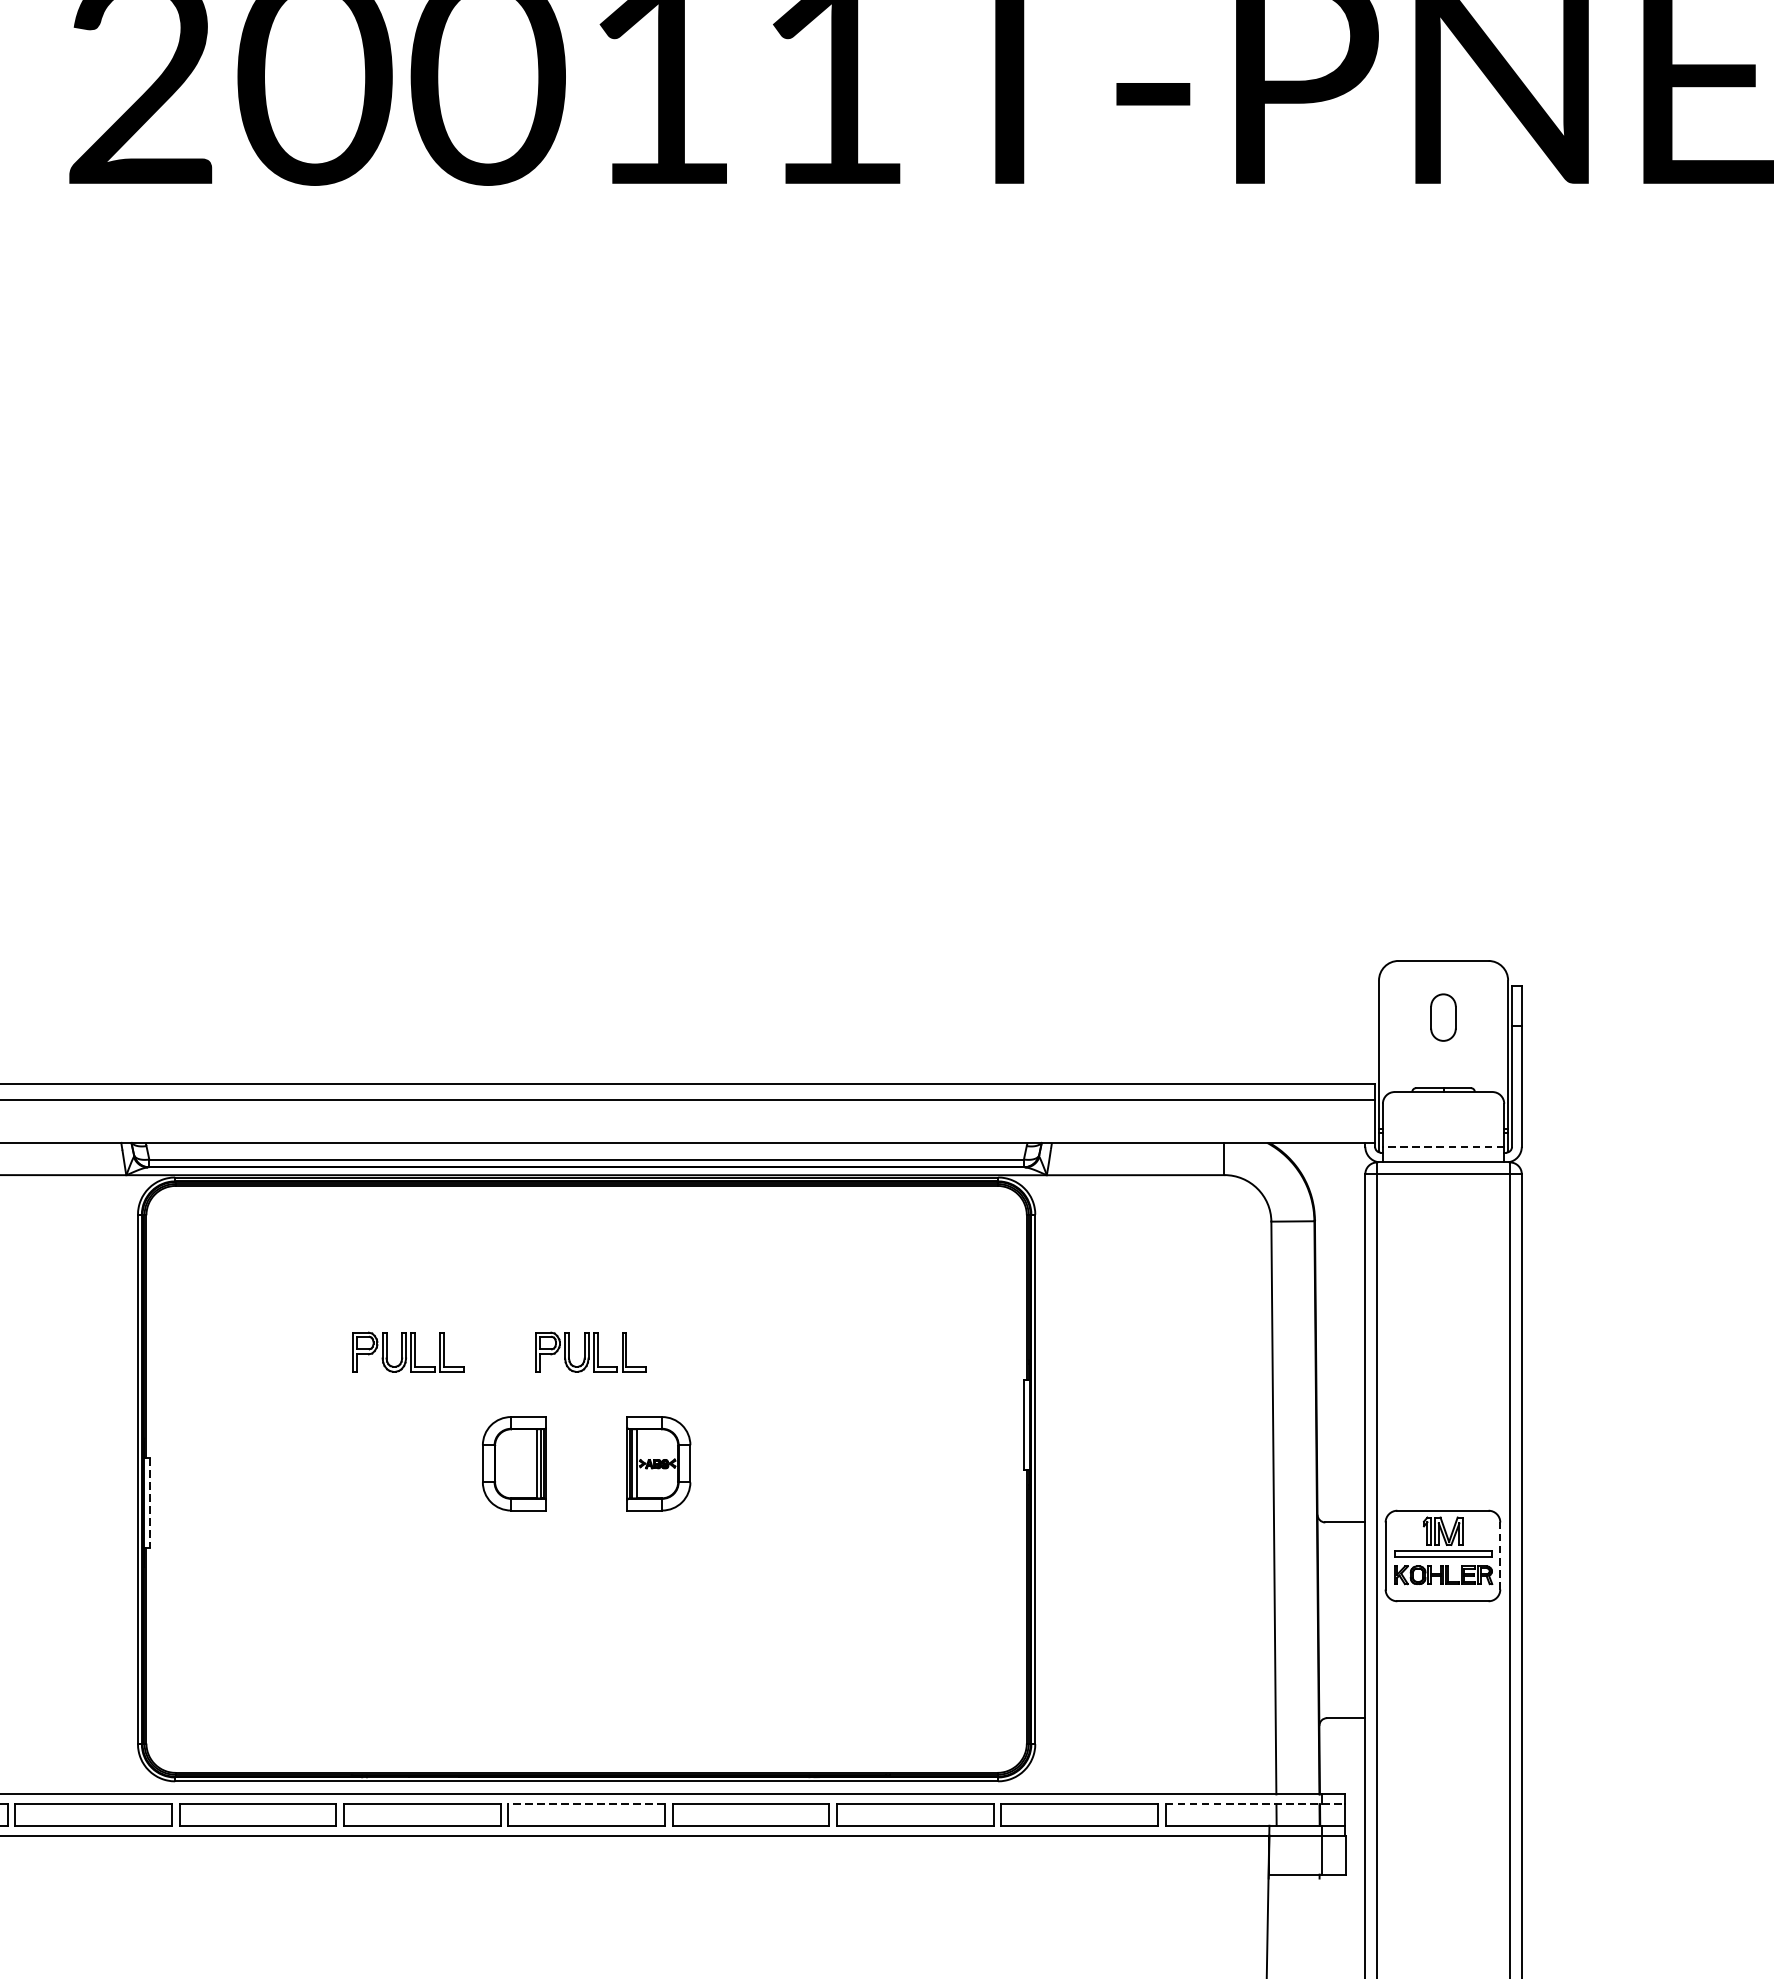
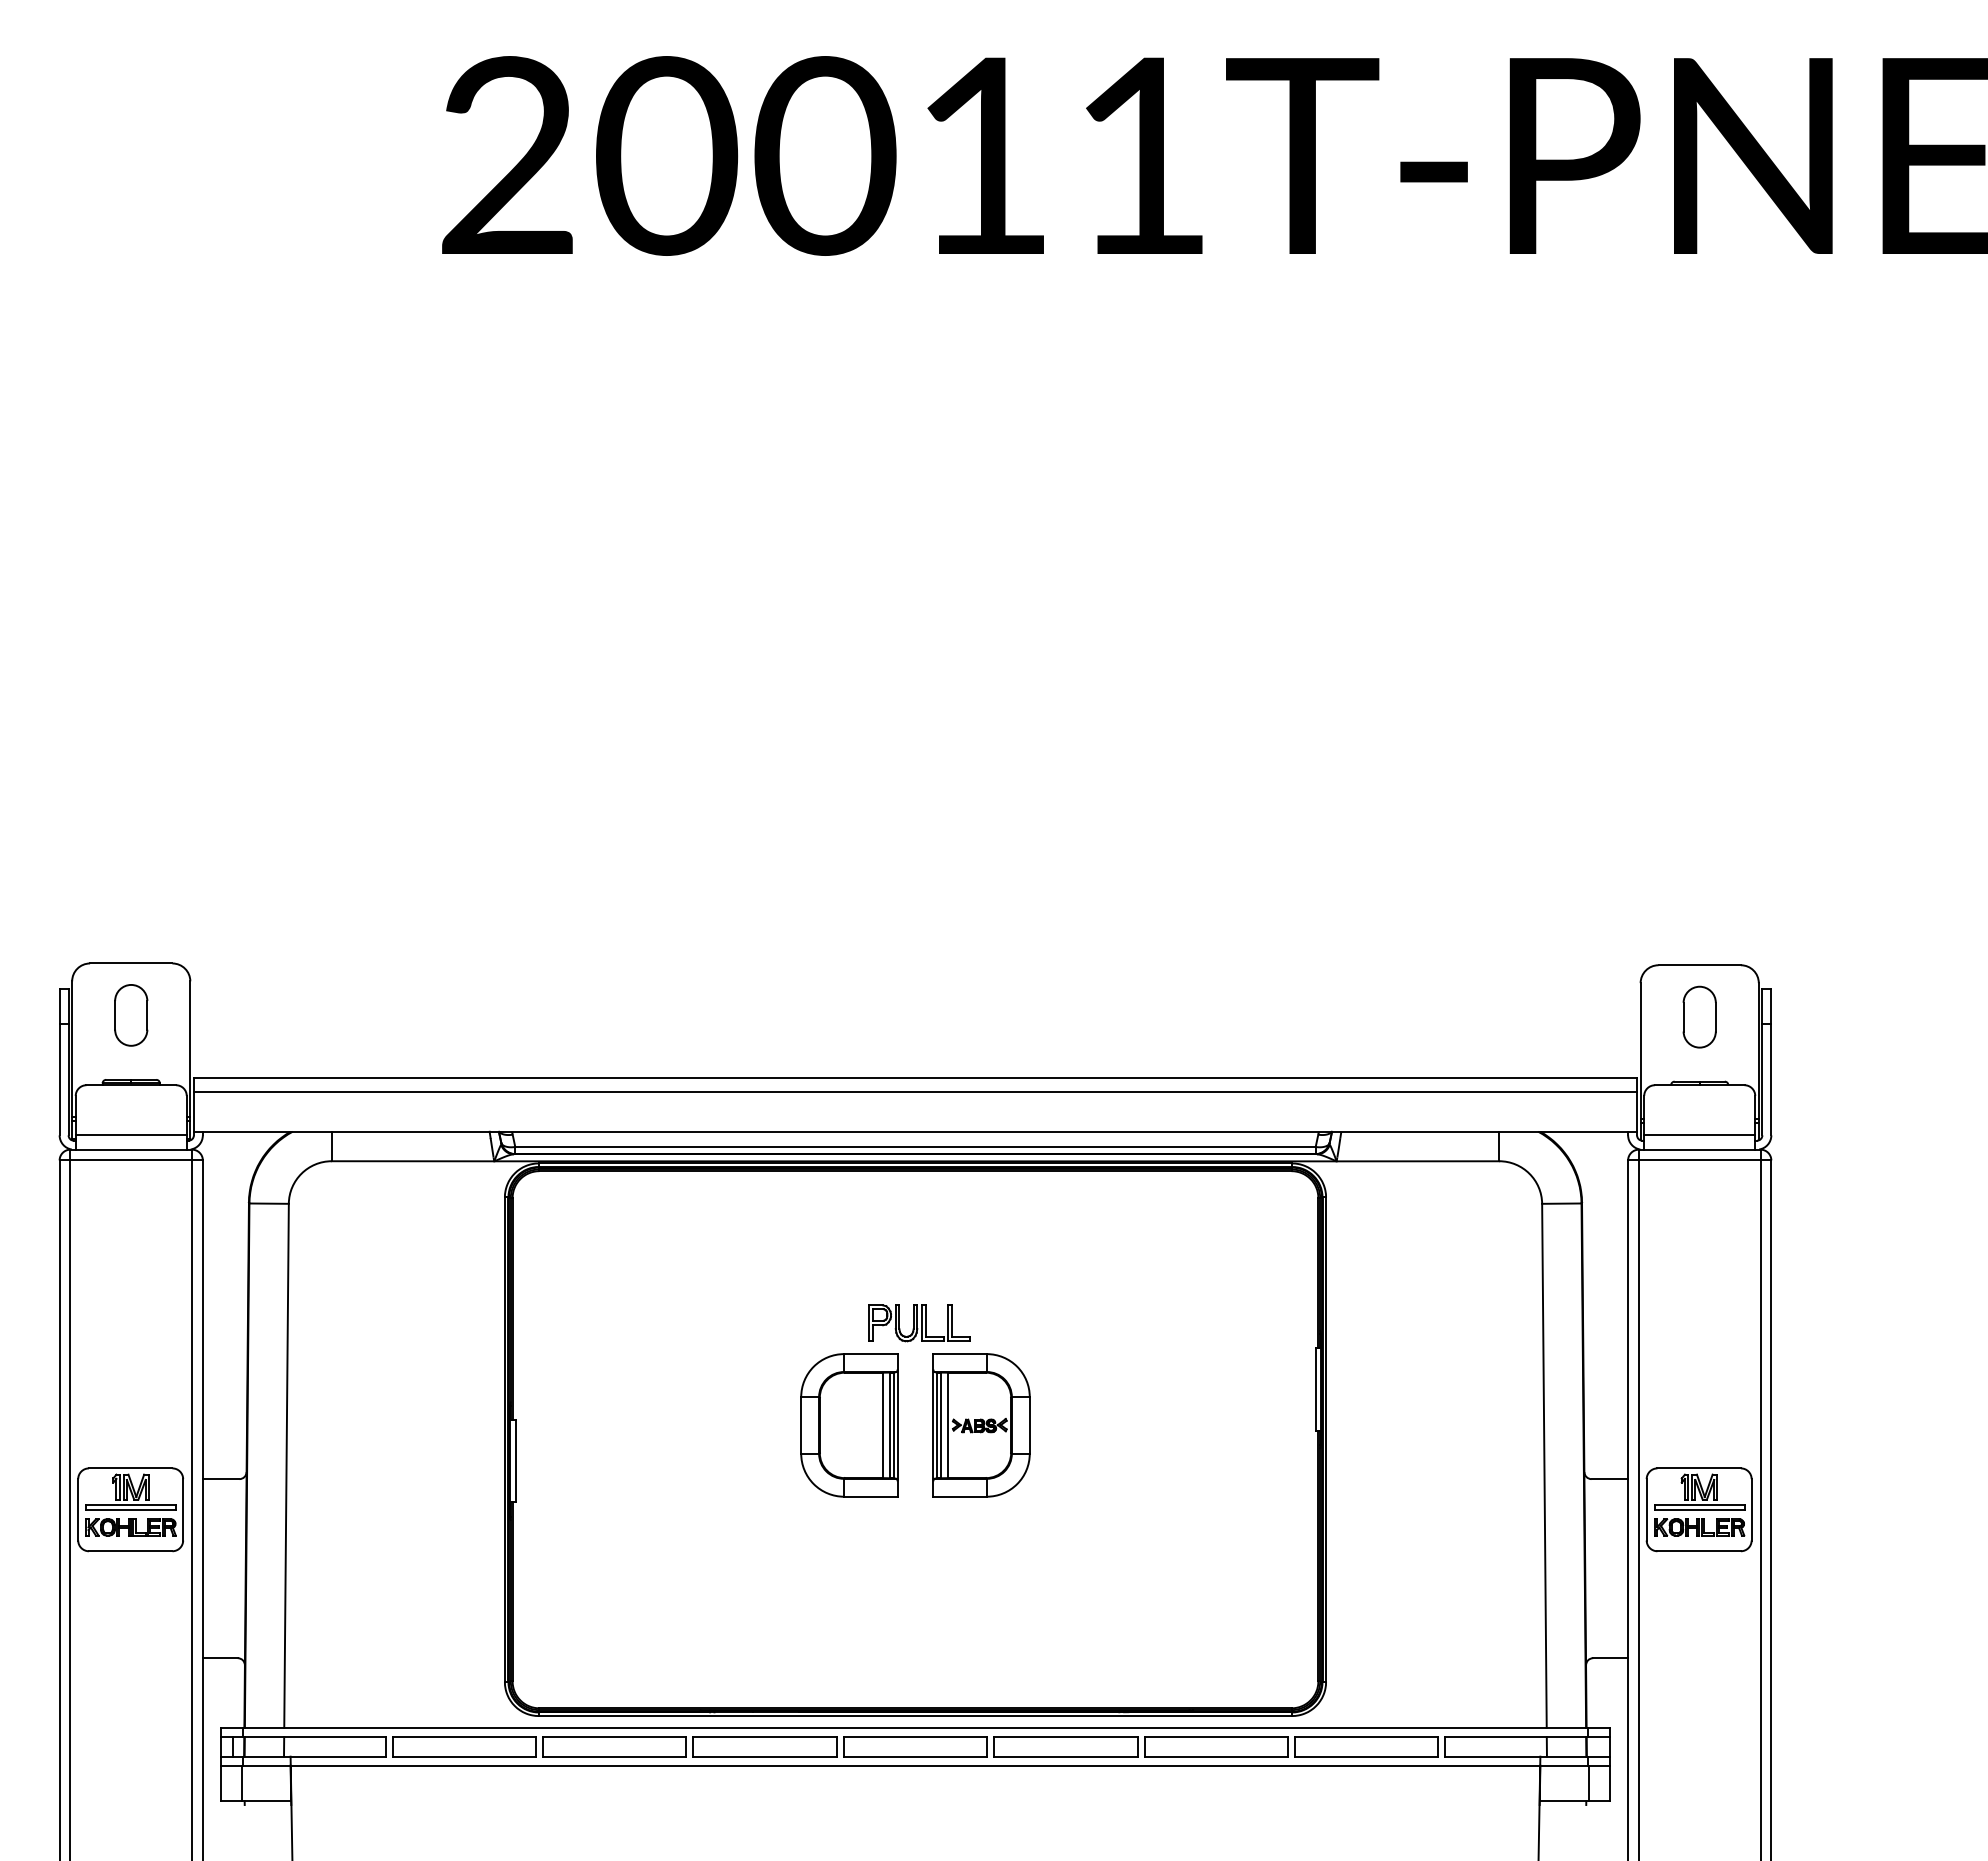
part: (1443, 1016) -> (1699, 1016), size x1.43
line: (1443, 1146) -> (1699, 1135), dashed -> solid
part: (408, 1352) -> (752, 1323), removed
part: (514, 1463) -> (849, 1425), size x1.67
part: (658, 1463) -> (981, 1425), size x1.67
line: (149, 1503) -> (515, 1461), dashed -> solid
line: (1500, 1555) -> (1751, 1509), dashed -> solid
line: (586, 1803) -> (915, 1736), dashed -> solid
line: (1256, 1803) -> (1528, 1736), dashed -> solid

